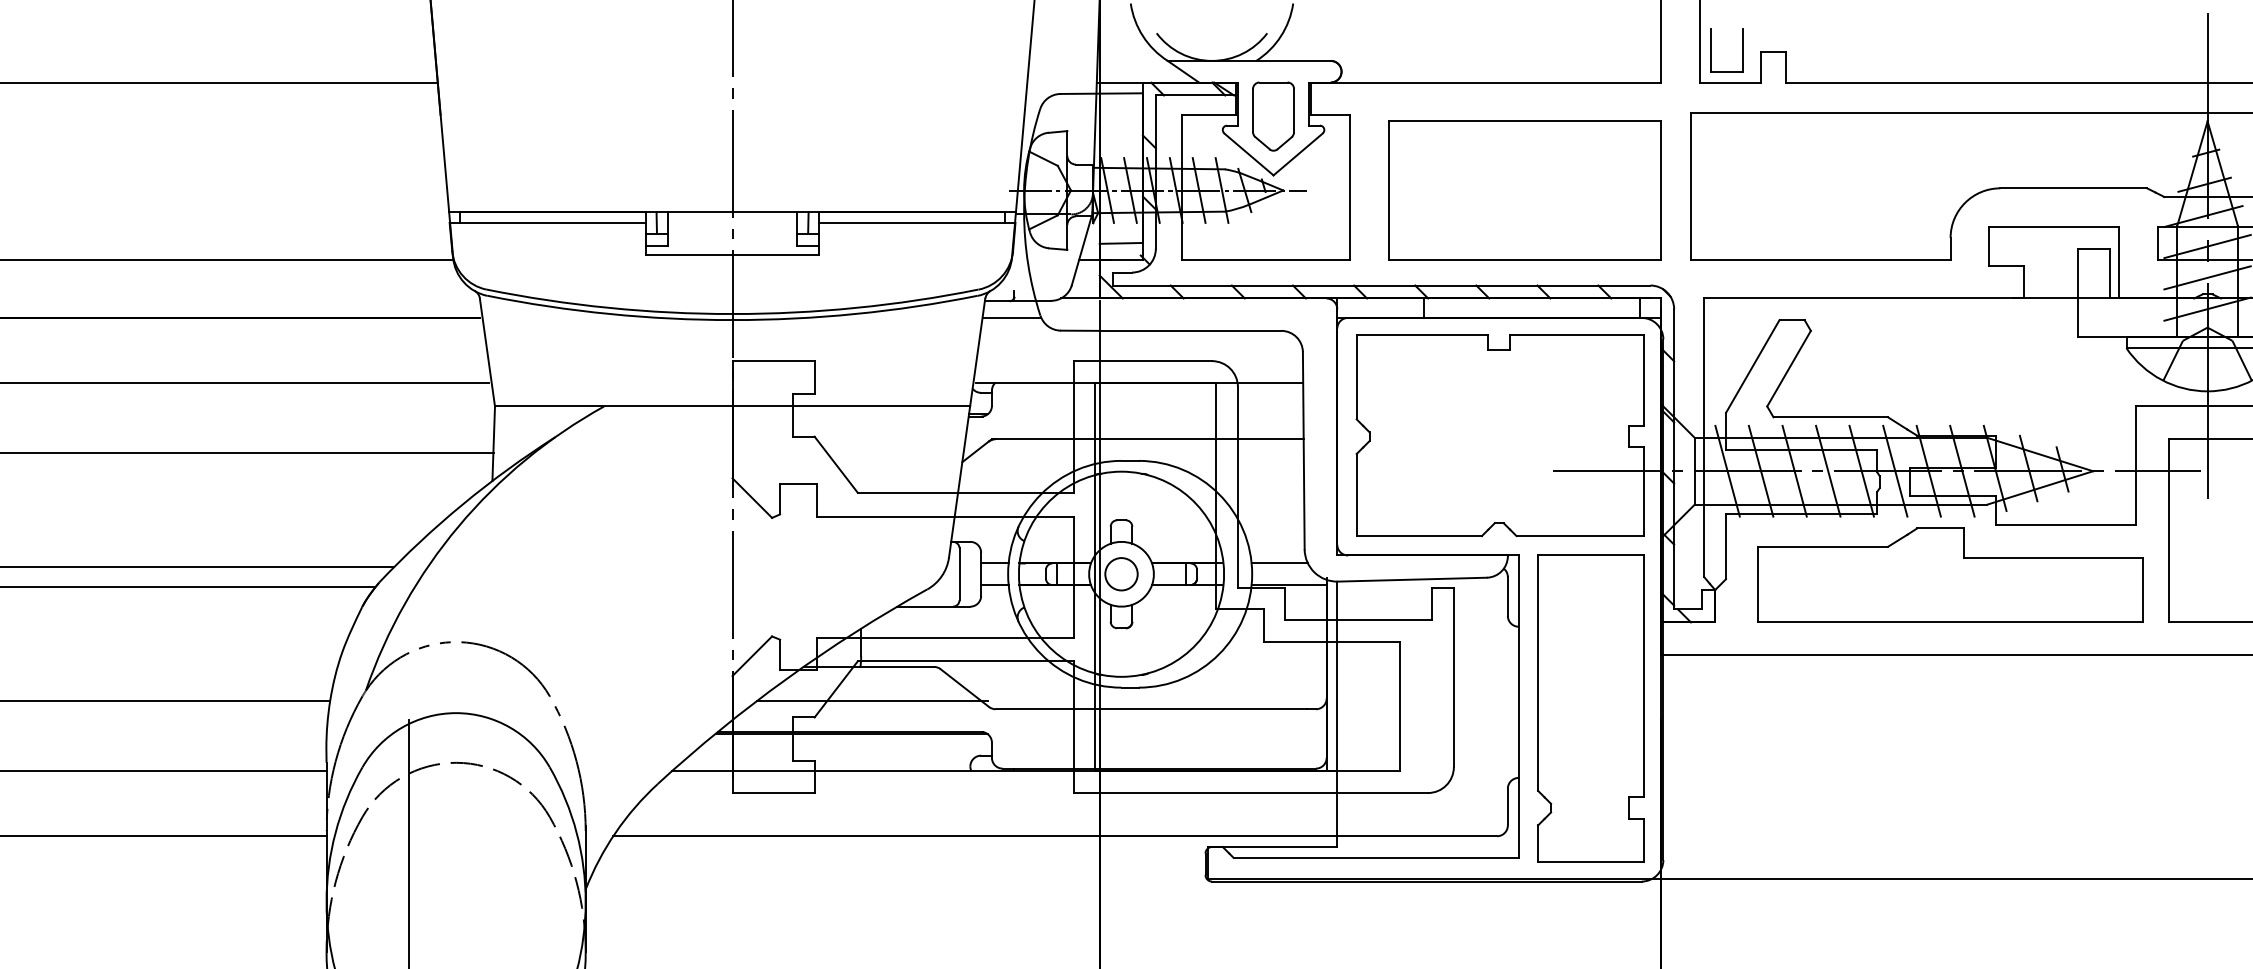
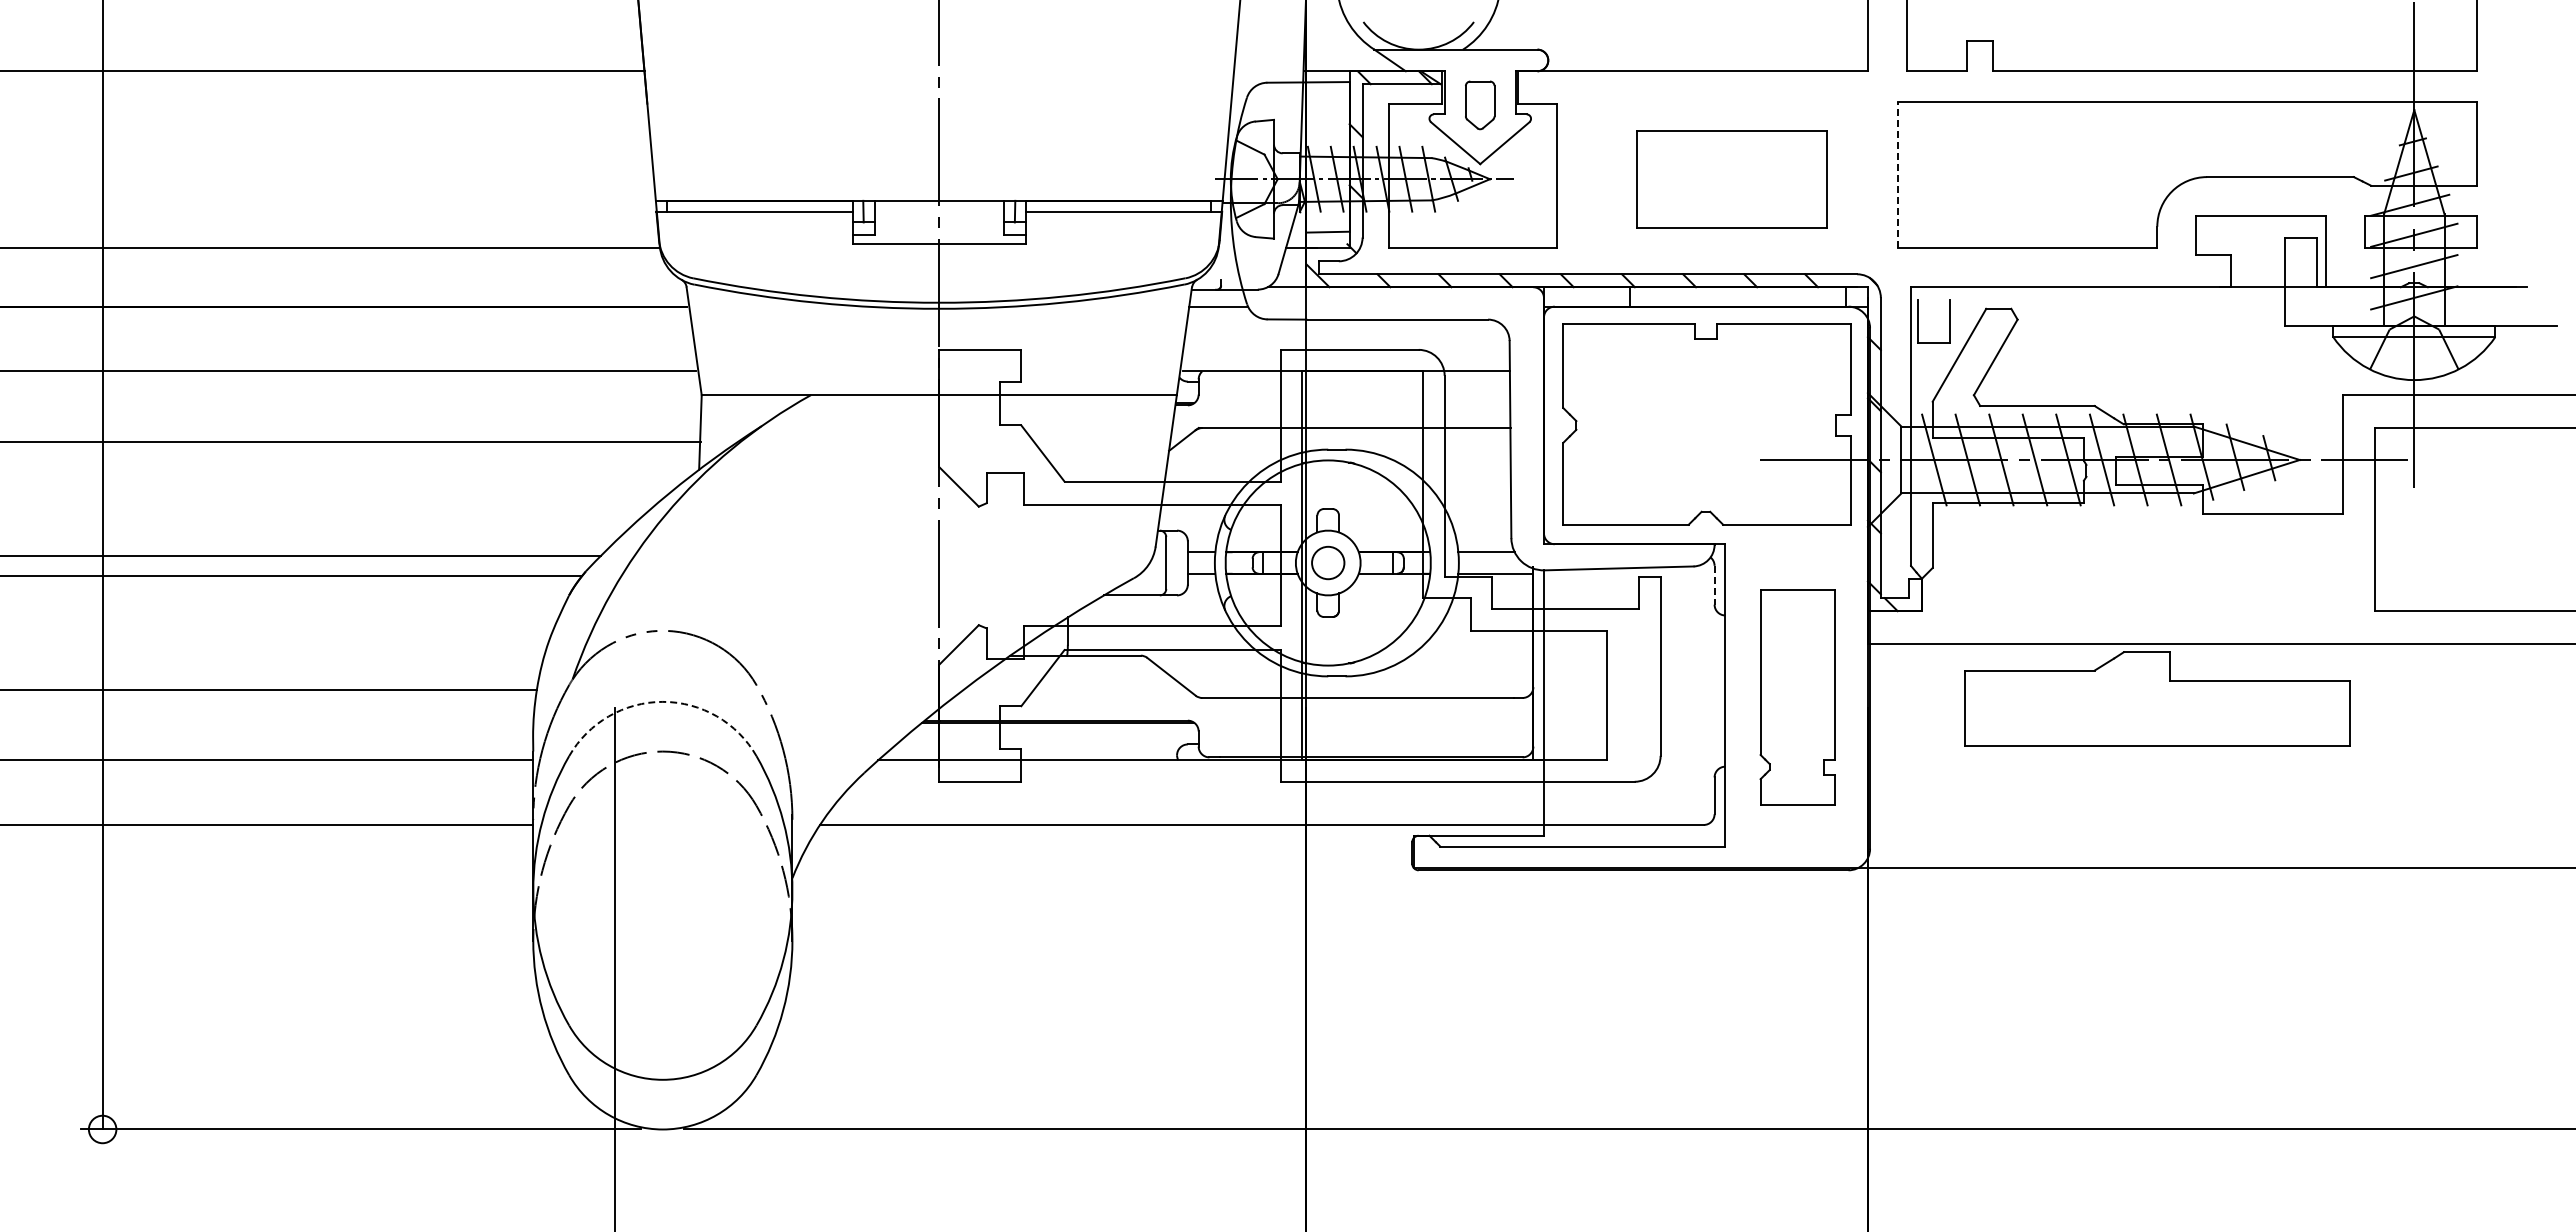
part: (1711, 49) -> (1918, 321), moved
part: (1272, 116) -> (1479, 105), size x0.7
line: (1691, 185) -> (1898, 174), solid -> dashed
part: (1524, 189) -> (1731, 178), size x0.7
part: (1950, 574) -> (2157, 698), moved
line: (1507, 596) -> (1714, 585), solid -> dashed
line: (872, 701) -> (1079, 690), removed
part: (1590, 708) -> (1797, 697), size x0.7
arc: (455, 712) -> (662, 701), solid -> dashed

